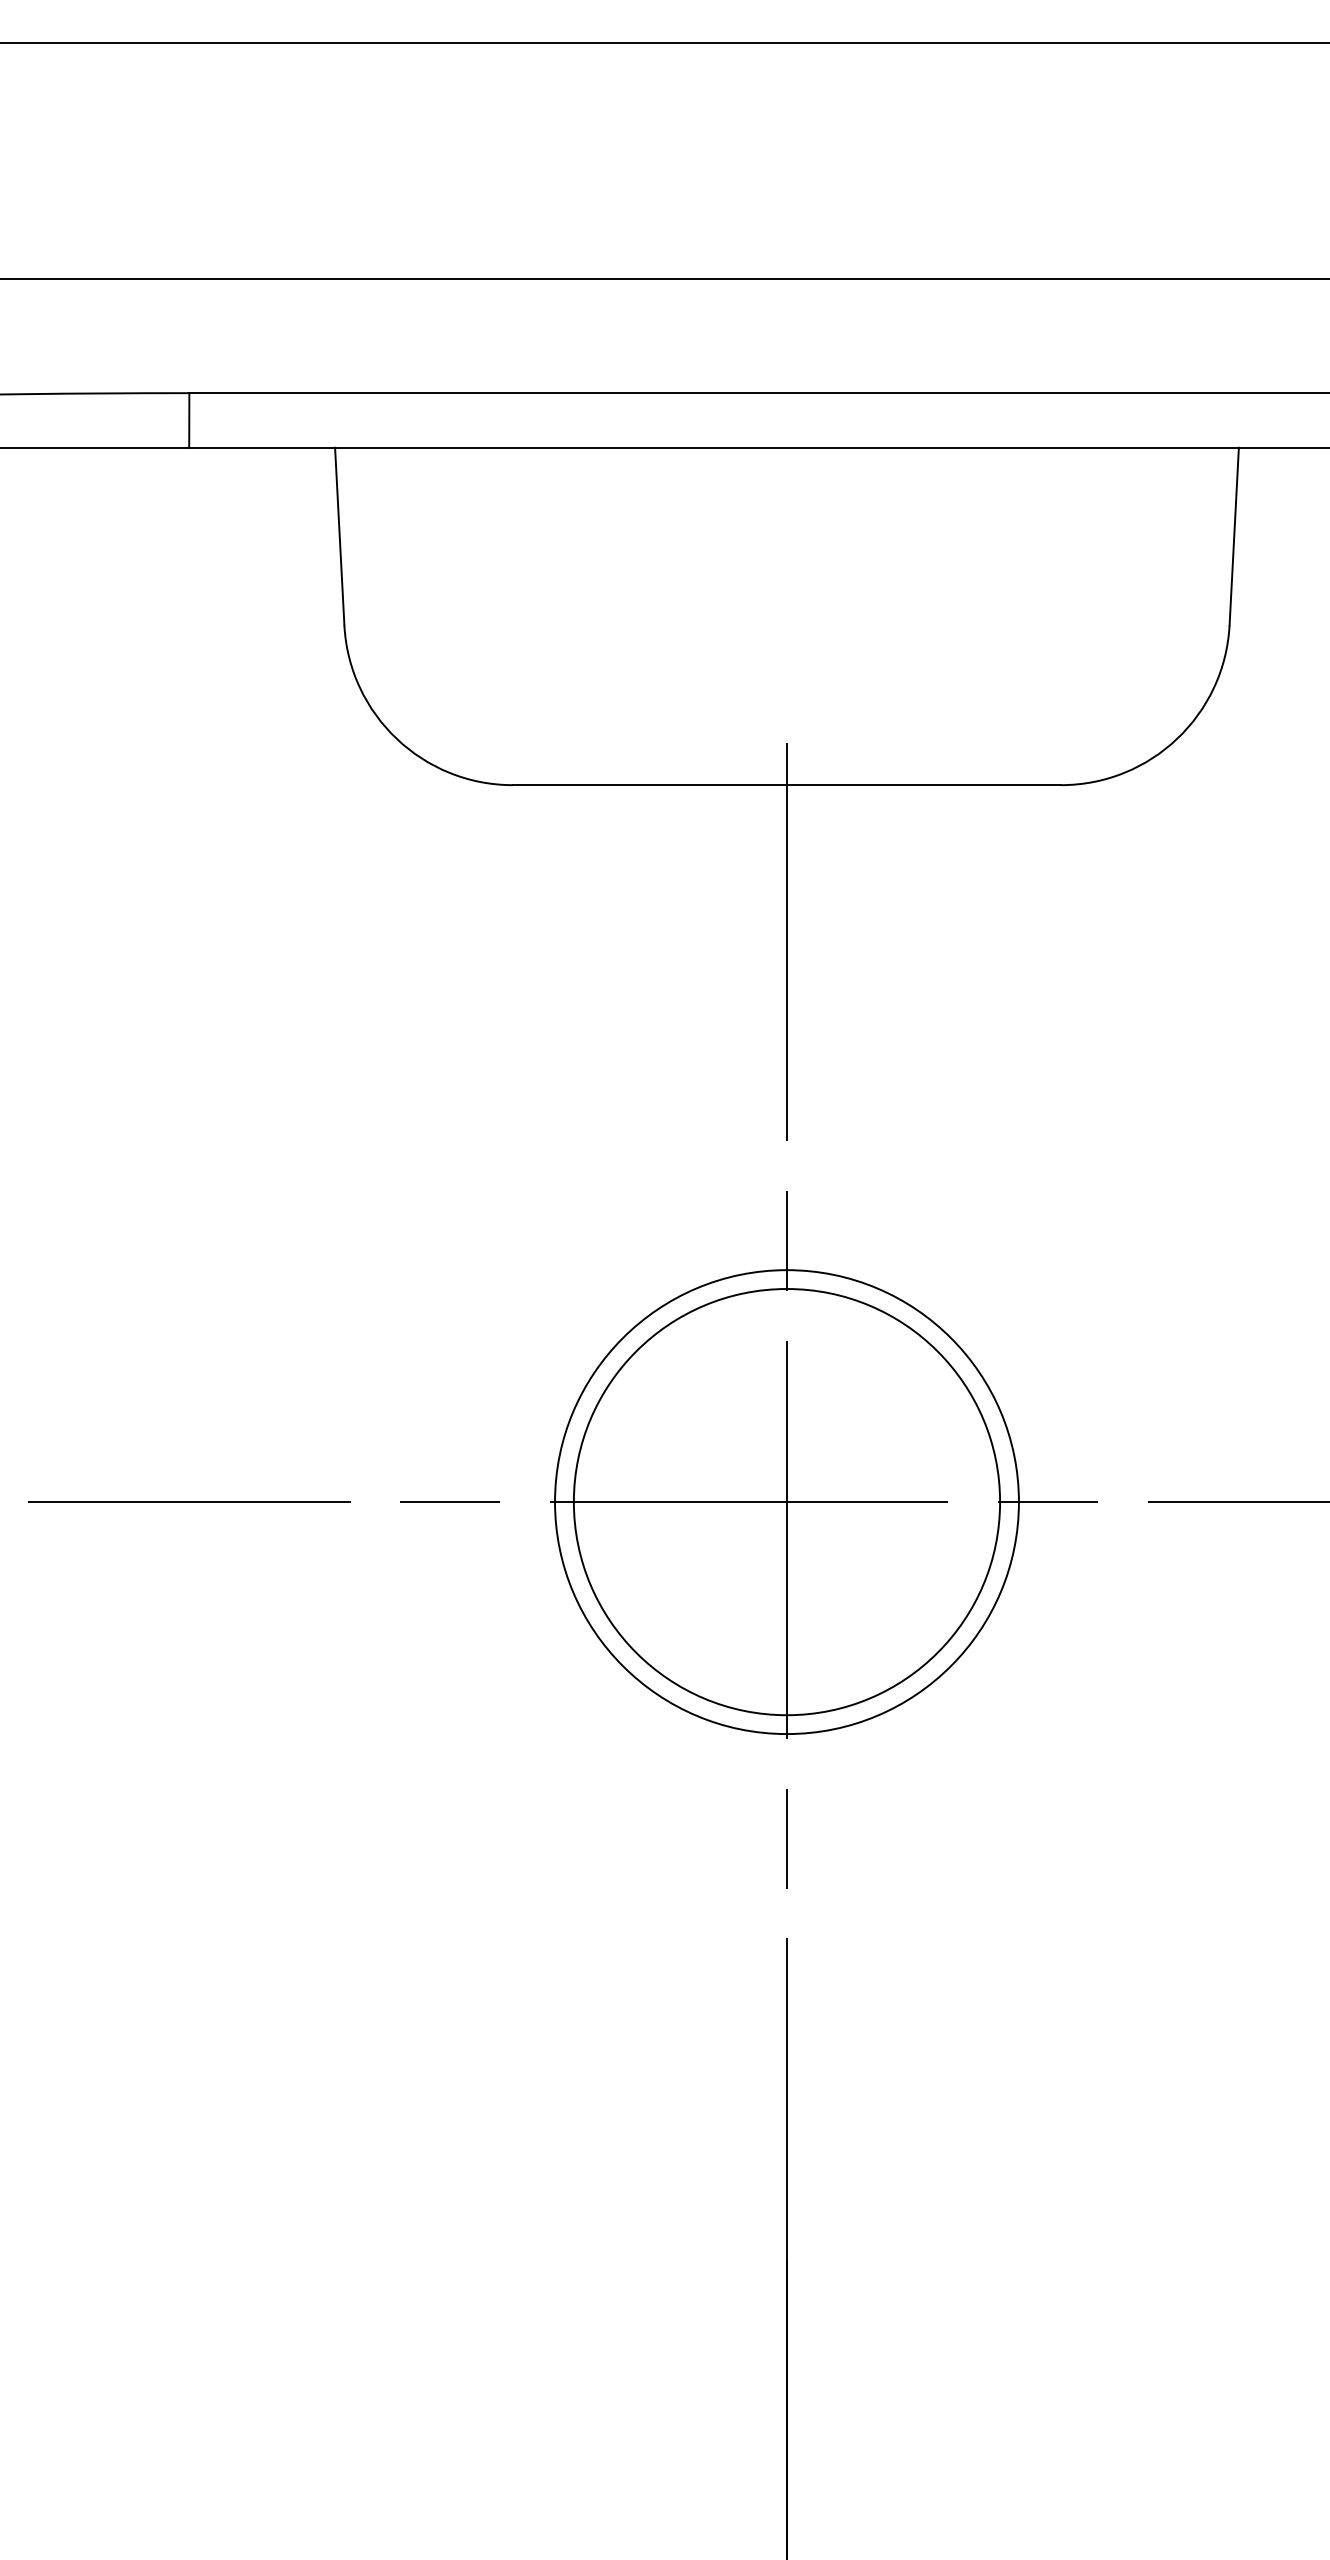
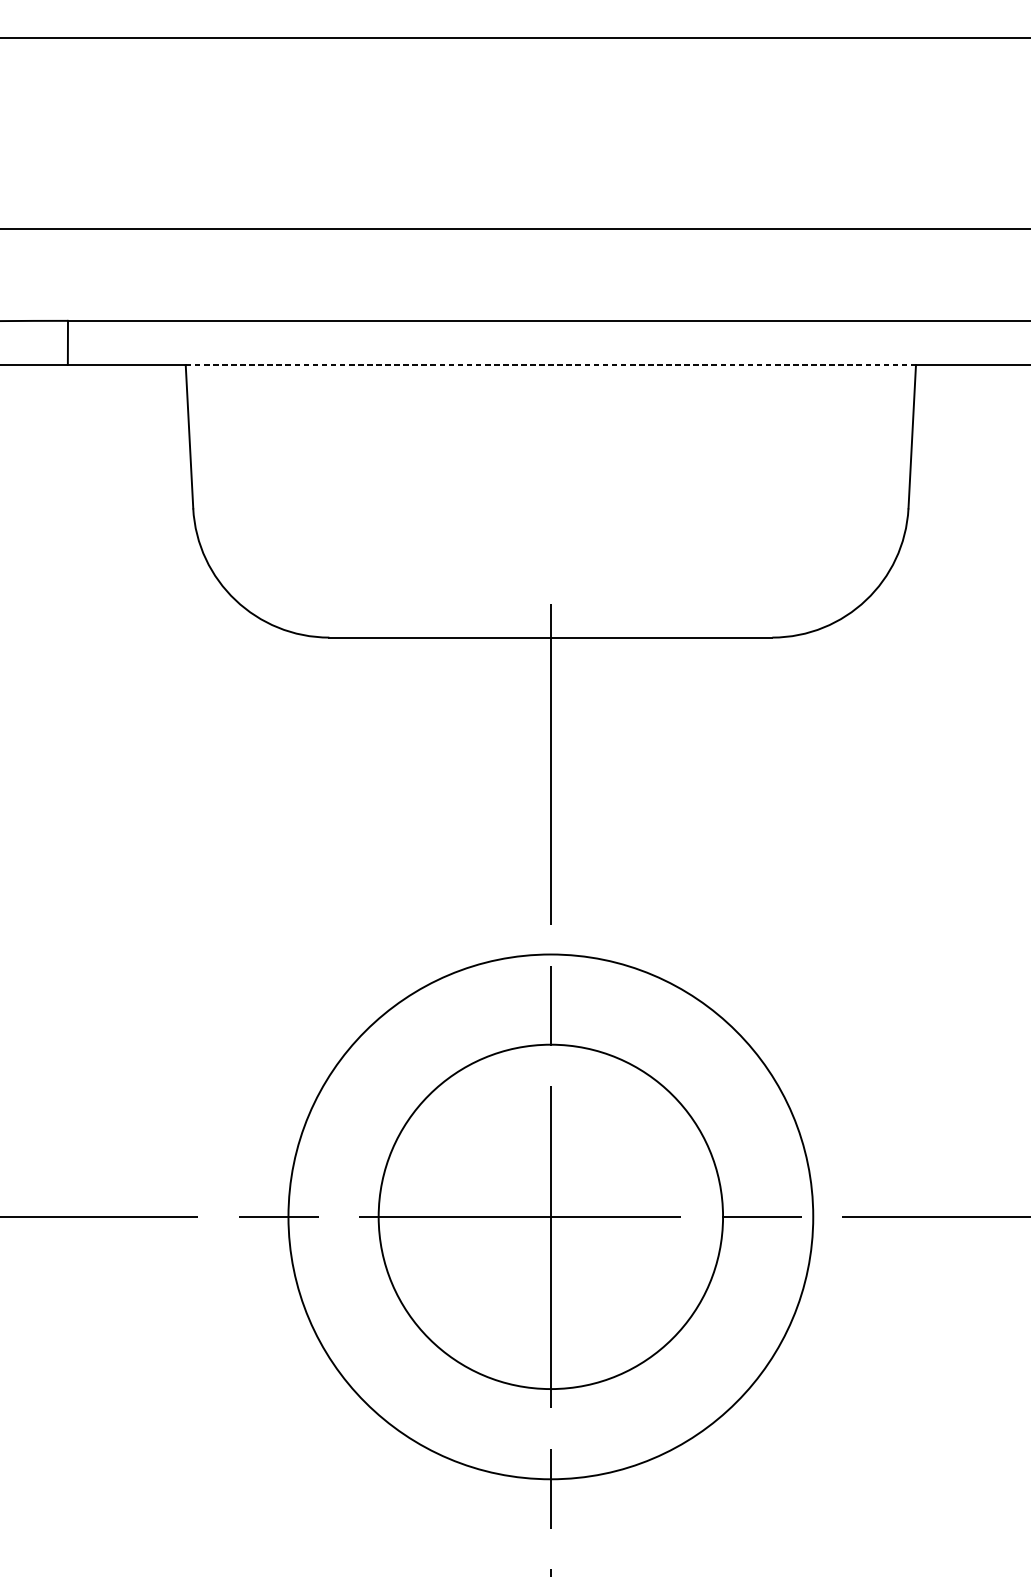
line: (786, 447) -> (550, 364), solid -> dashed
circle: (786, 1502) -> (550, 1217), size x1.4

